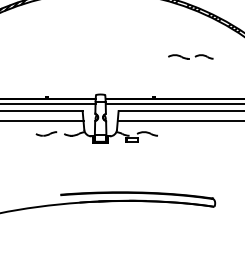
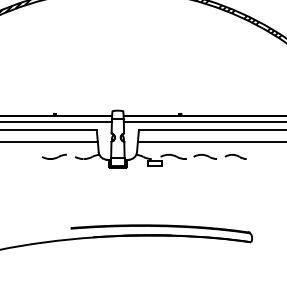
part: (190, 56) -> (219, 156), moved

